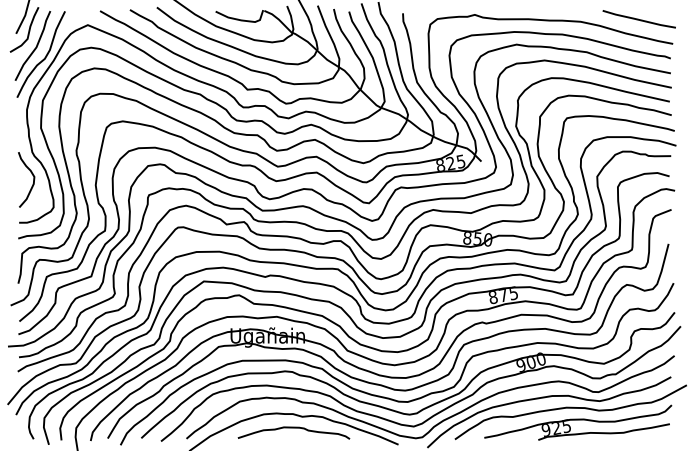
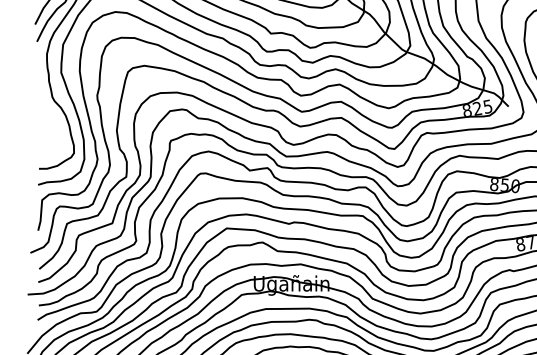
curve: (33, 179) -> (53, 124), removed

